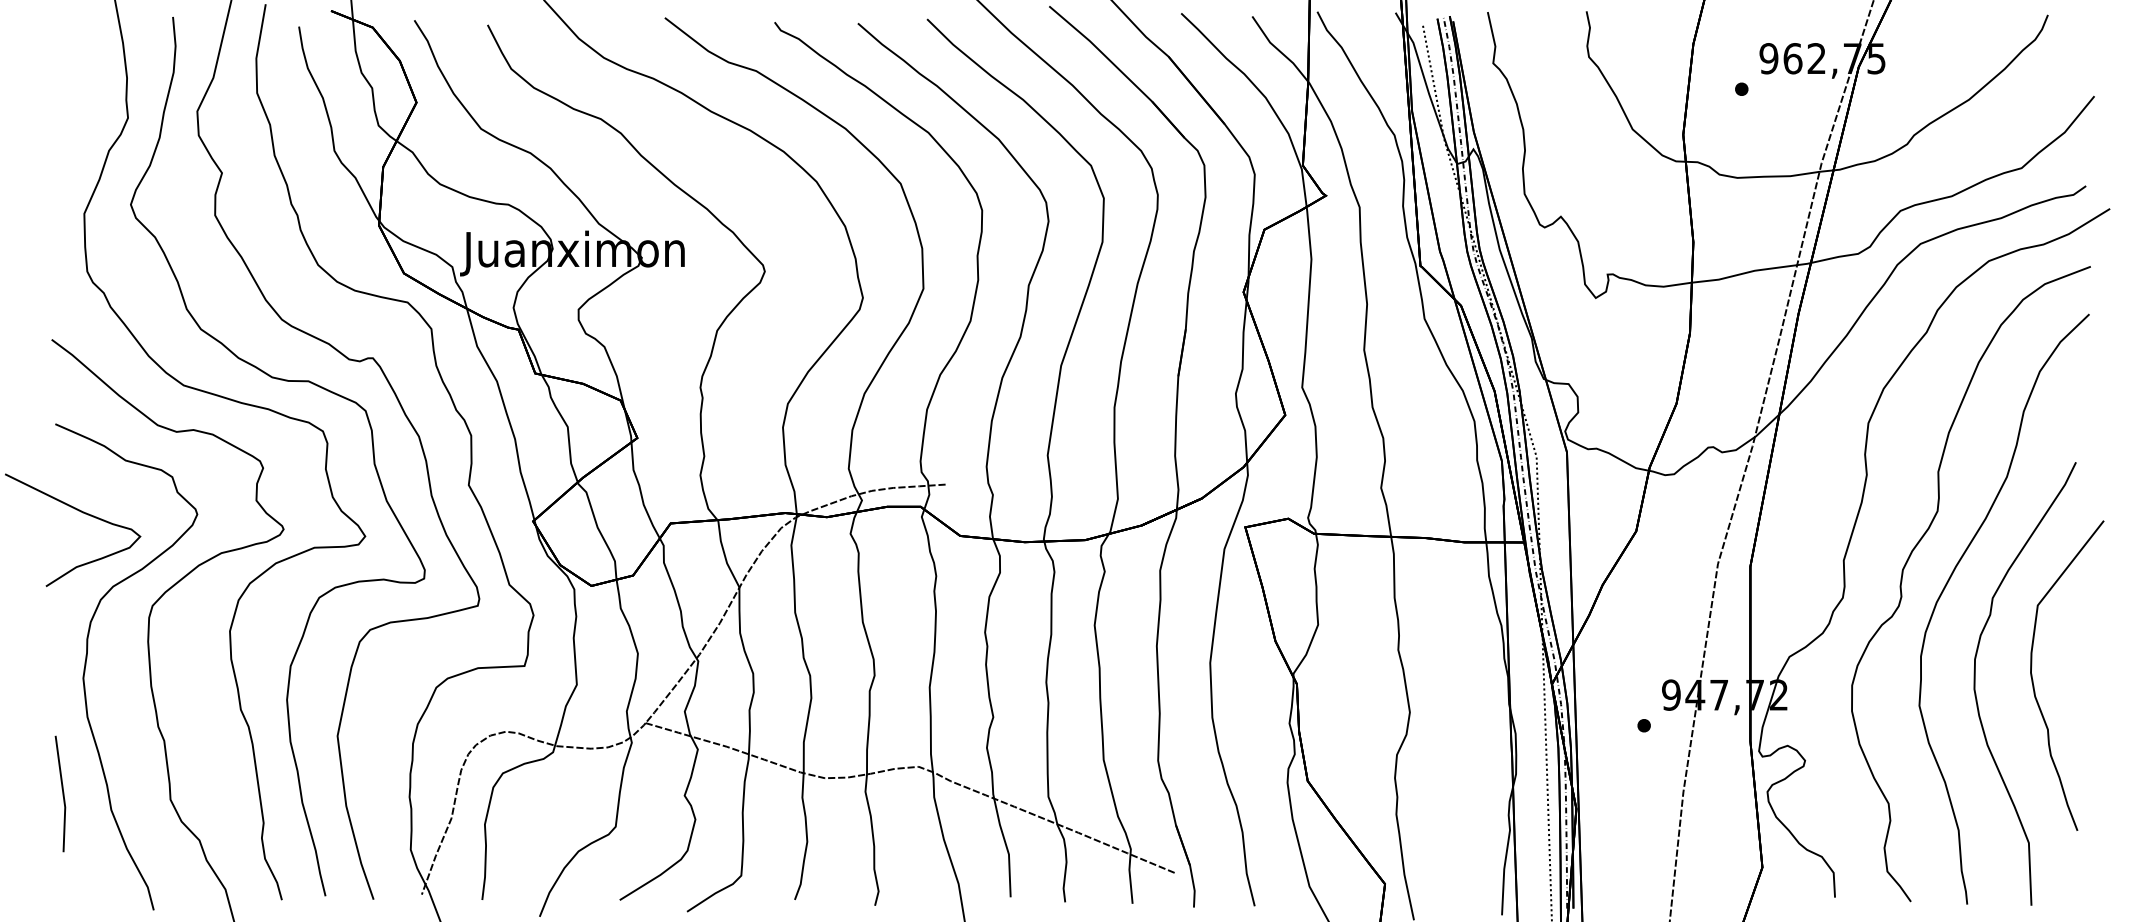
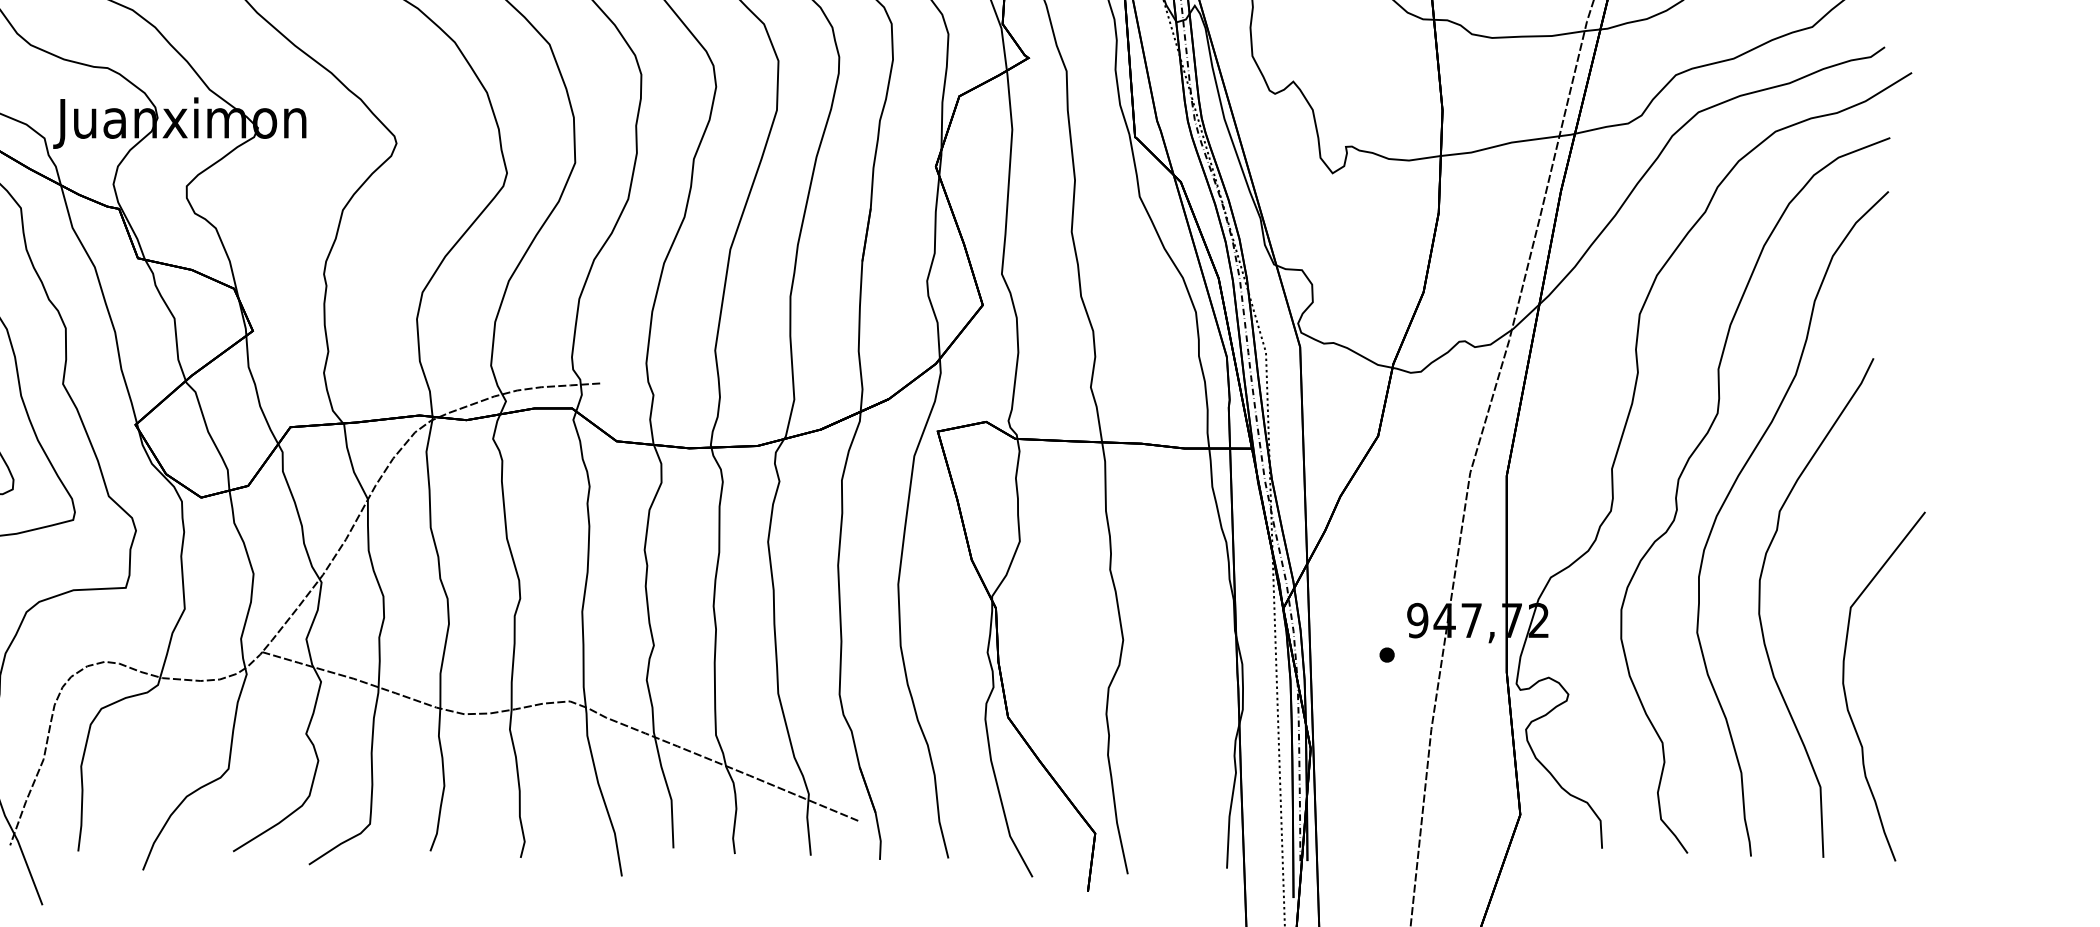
curve: (2033, 679) -> (1845, 690), moved

